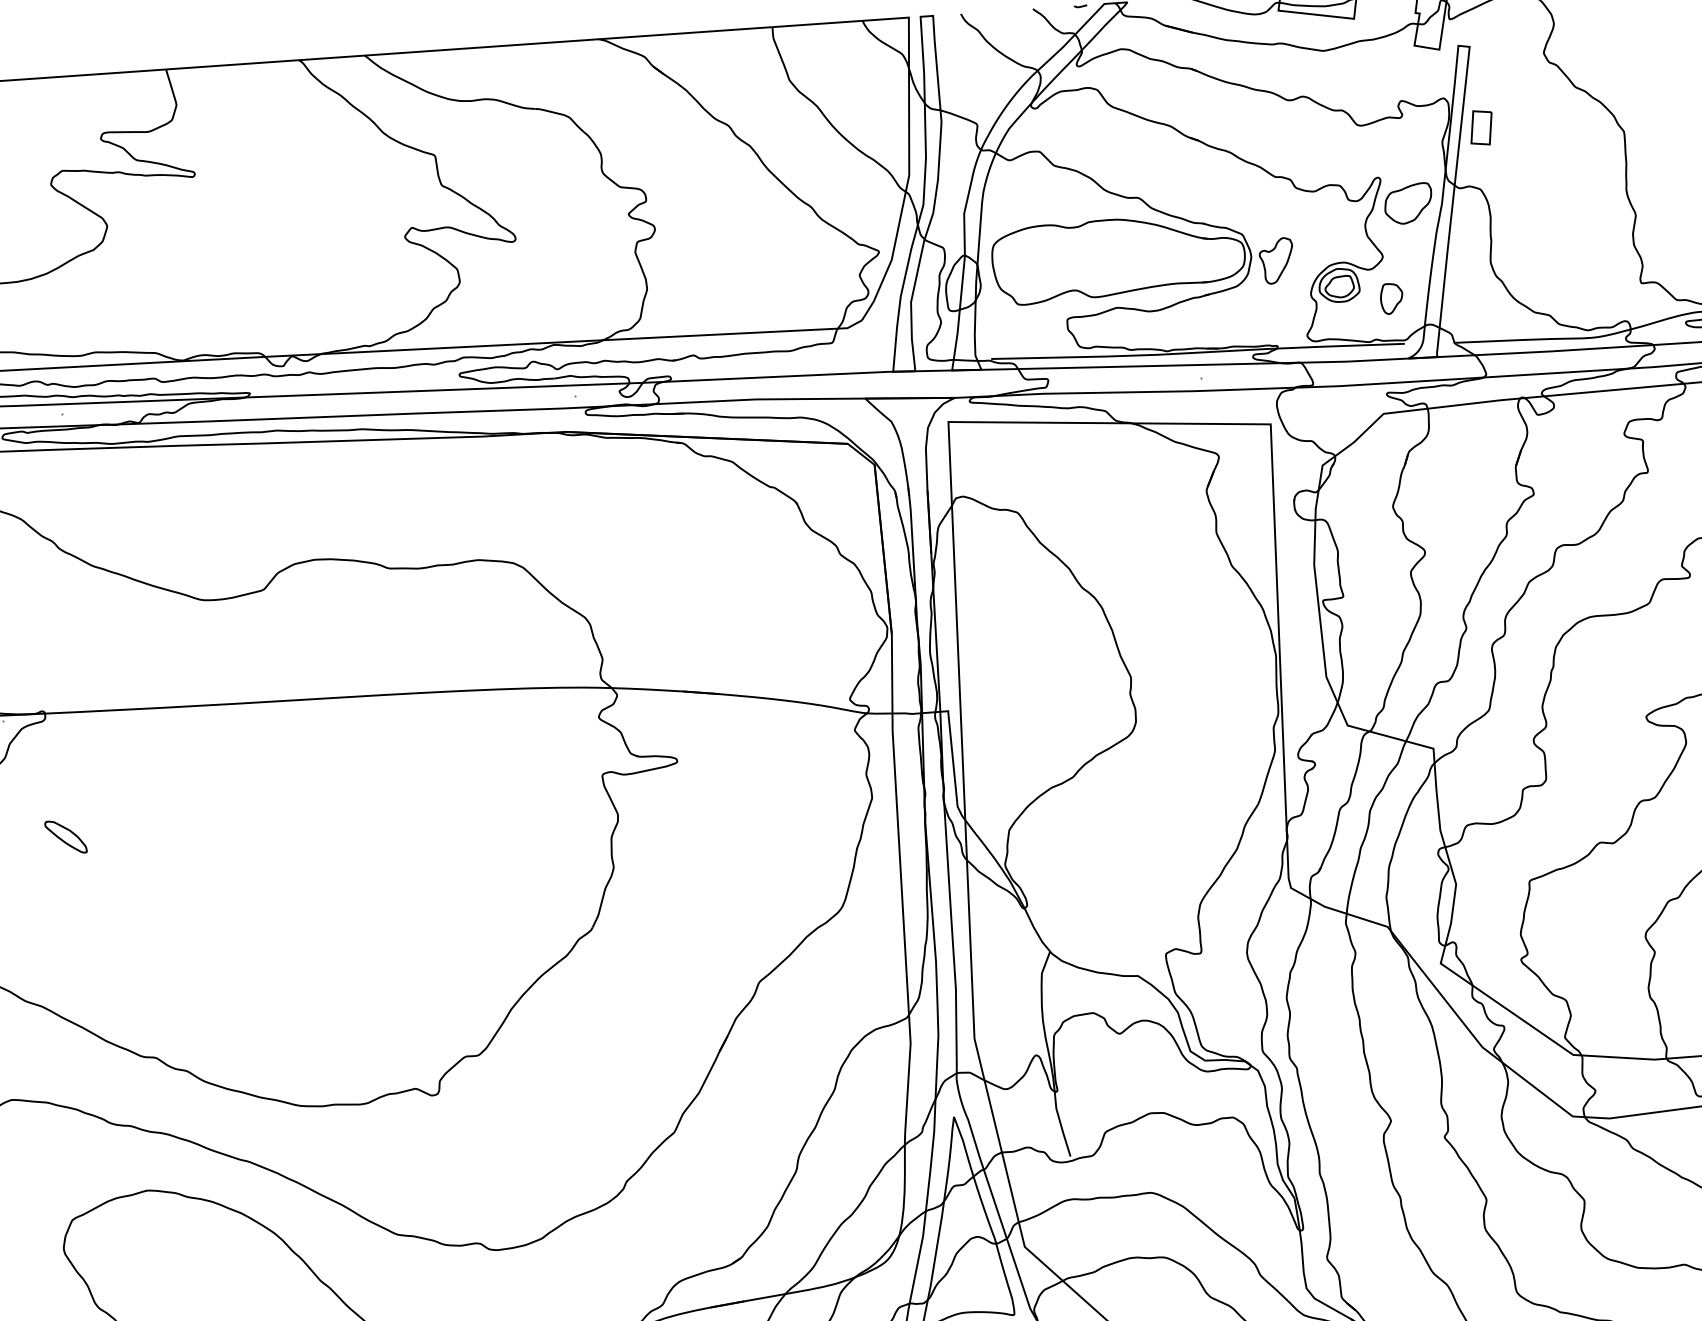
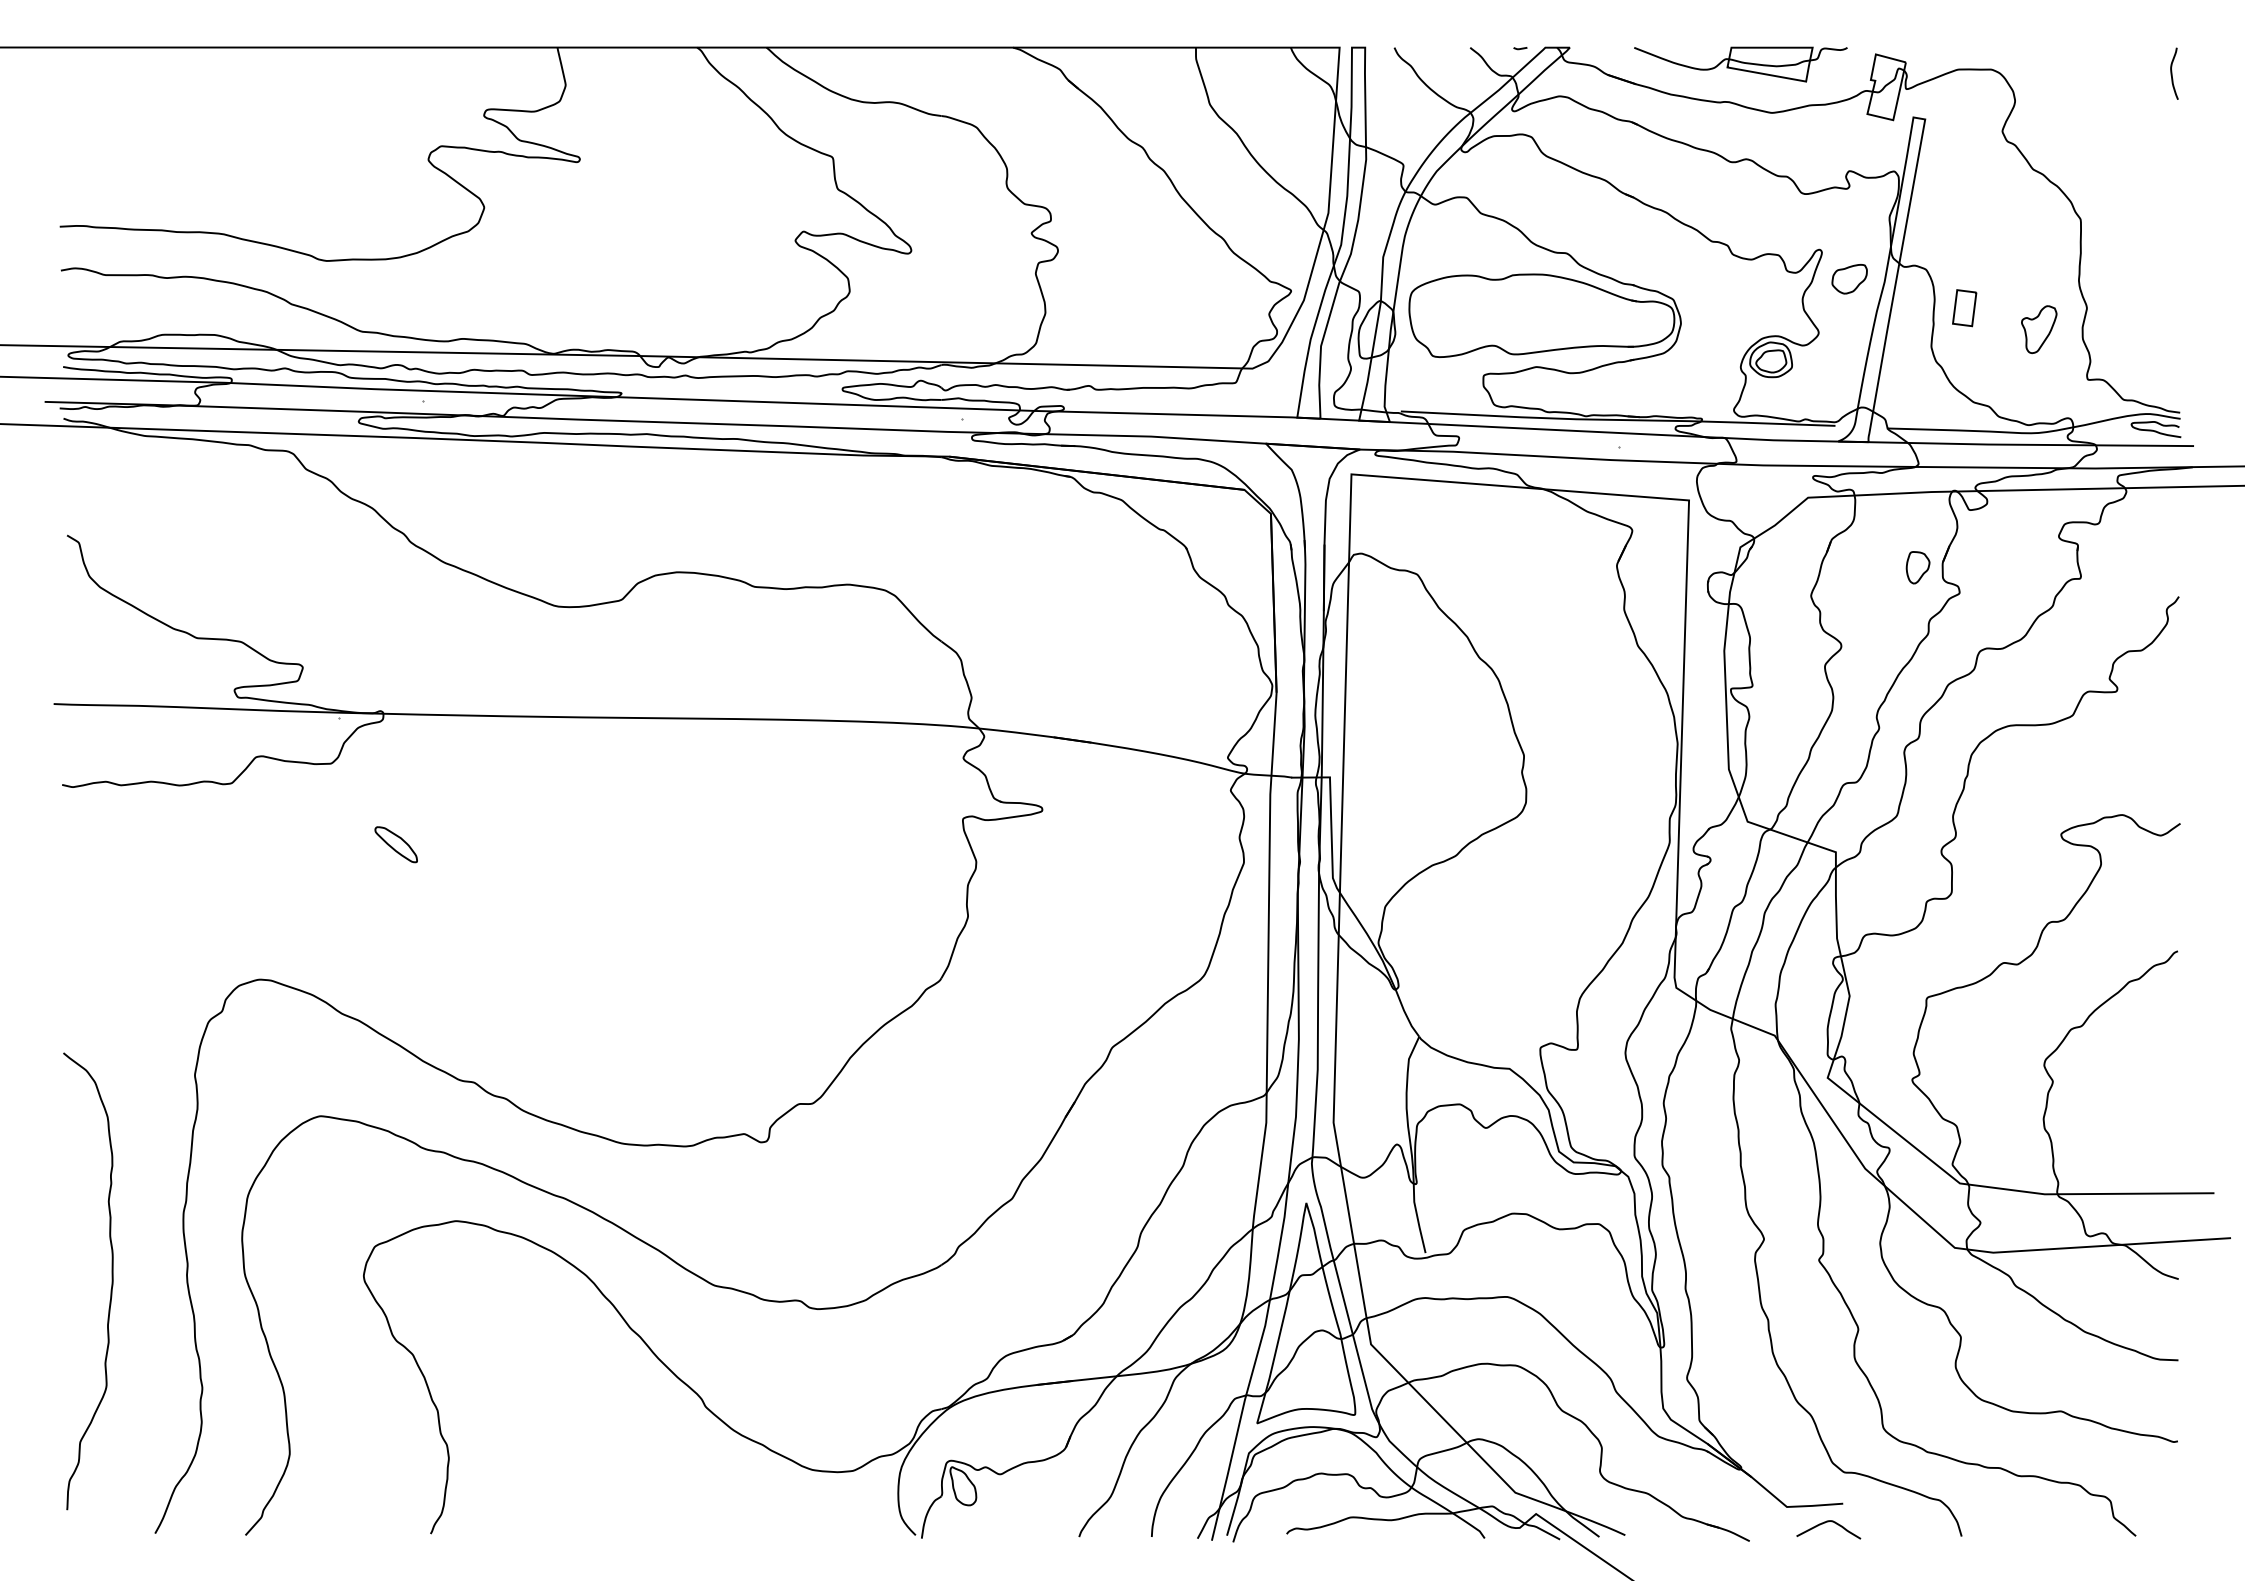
part: (1481, 128) -> (1964, 308), moved
part: (1408, 202) -> (1849, 278), size x0.7
part: (1276, 260) -> (2039, 329), moved
part: (1391, 298) -> (1917, 567), moved

